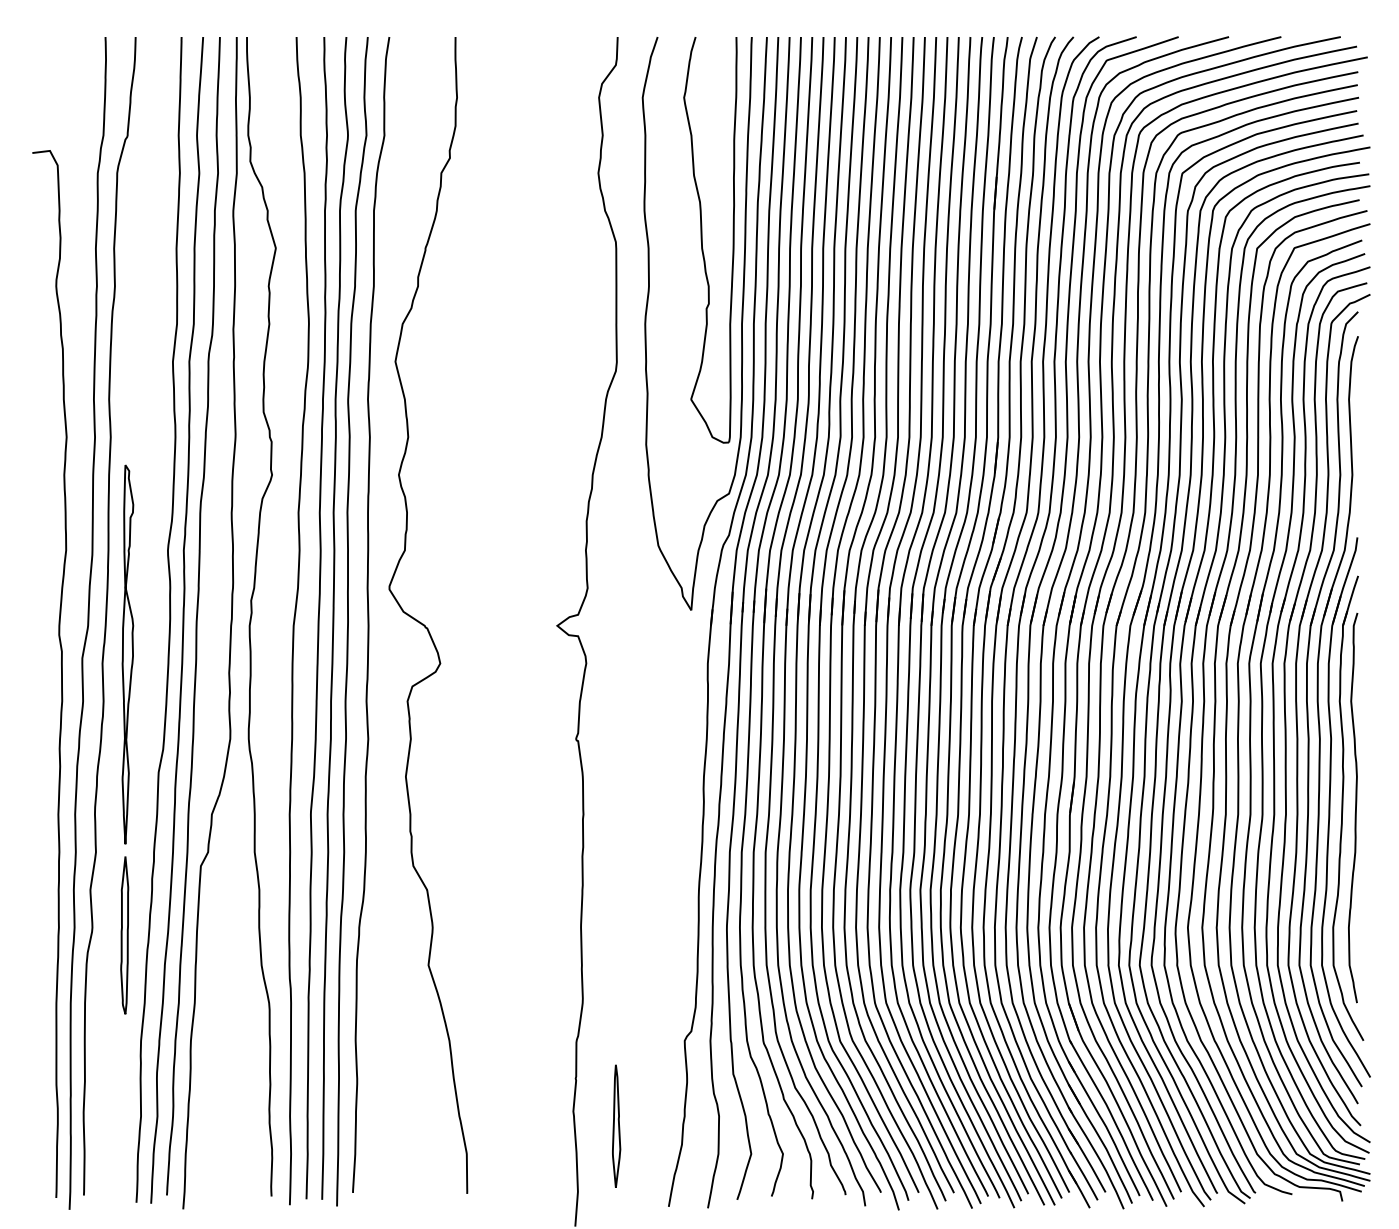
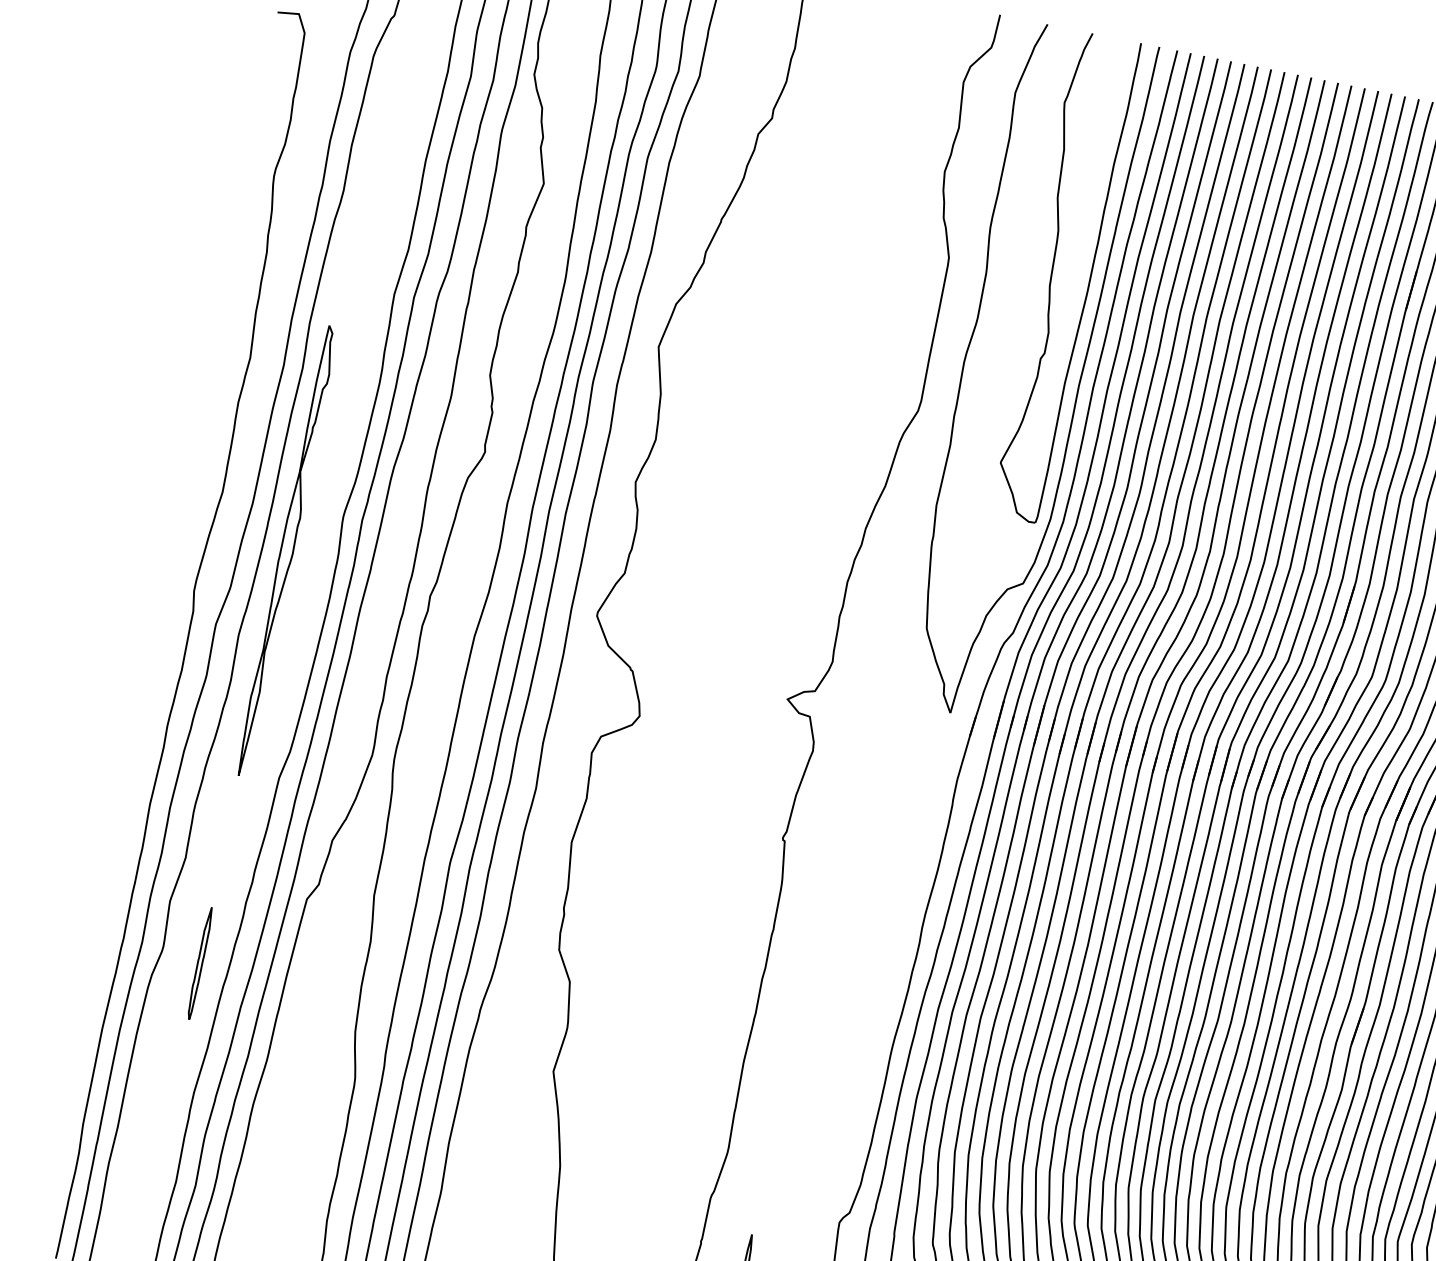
part: (127, 654) -> (286, 550), moved
part: (124, 935) -> (199, 963), size x0.6

